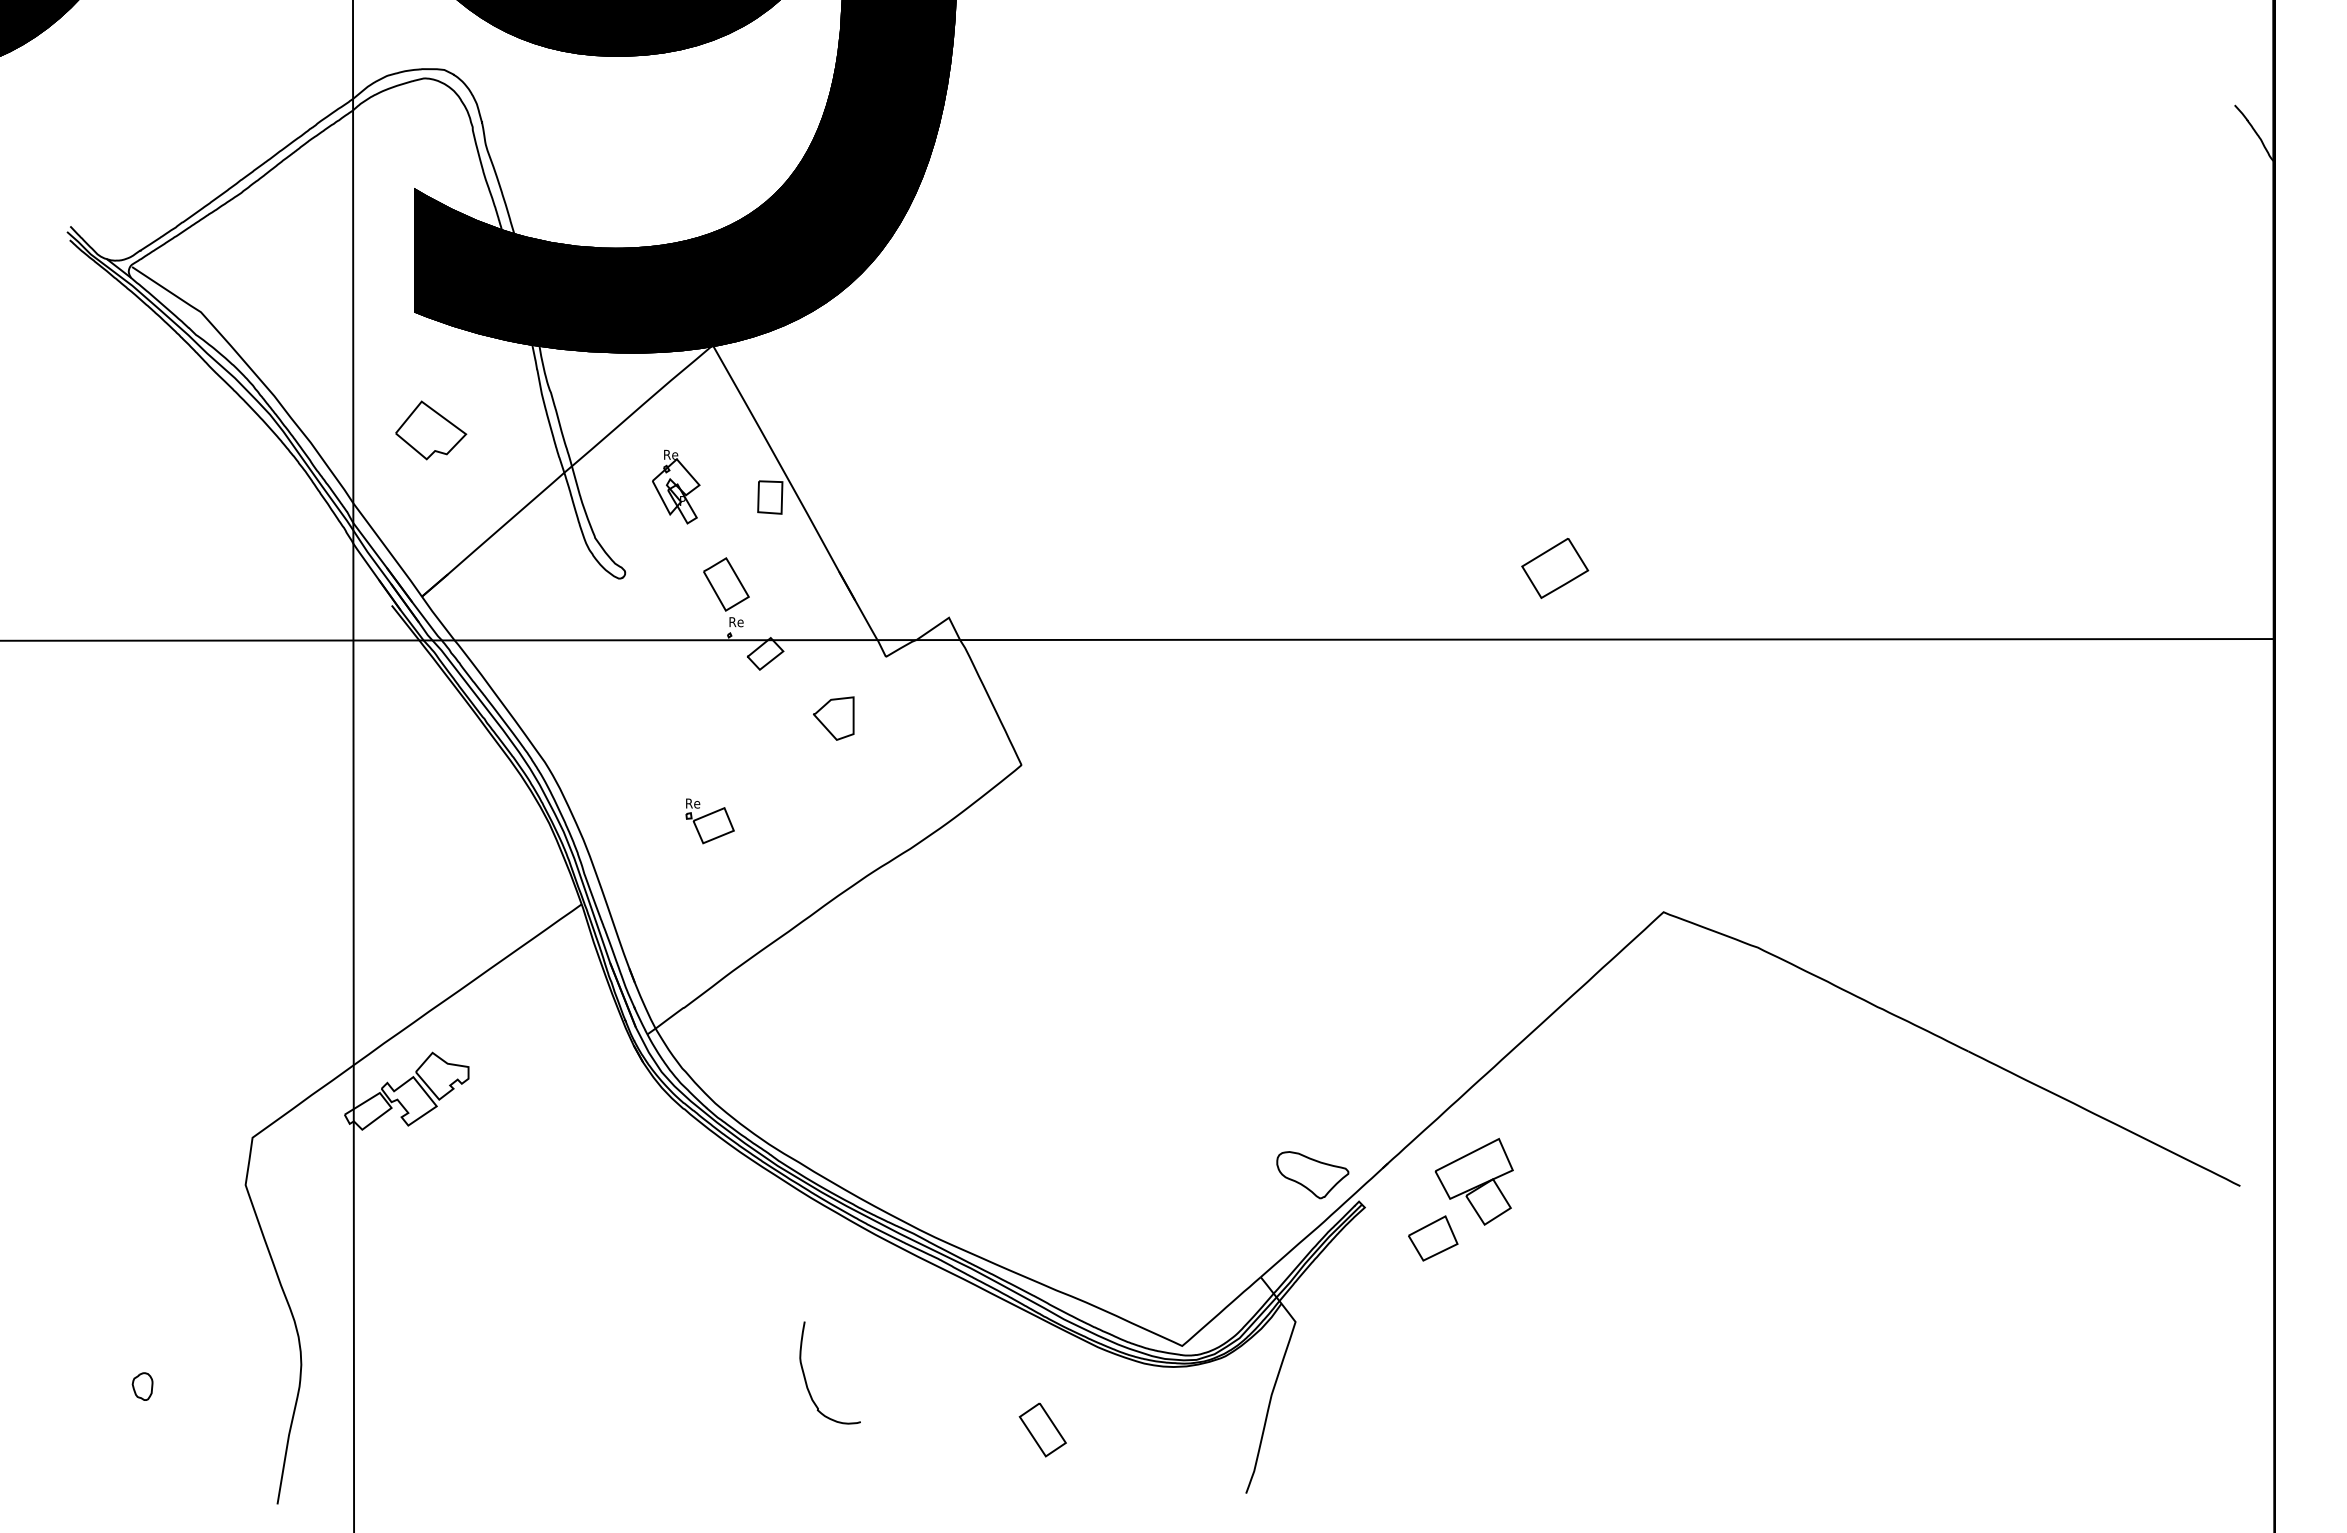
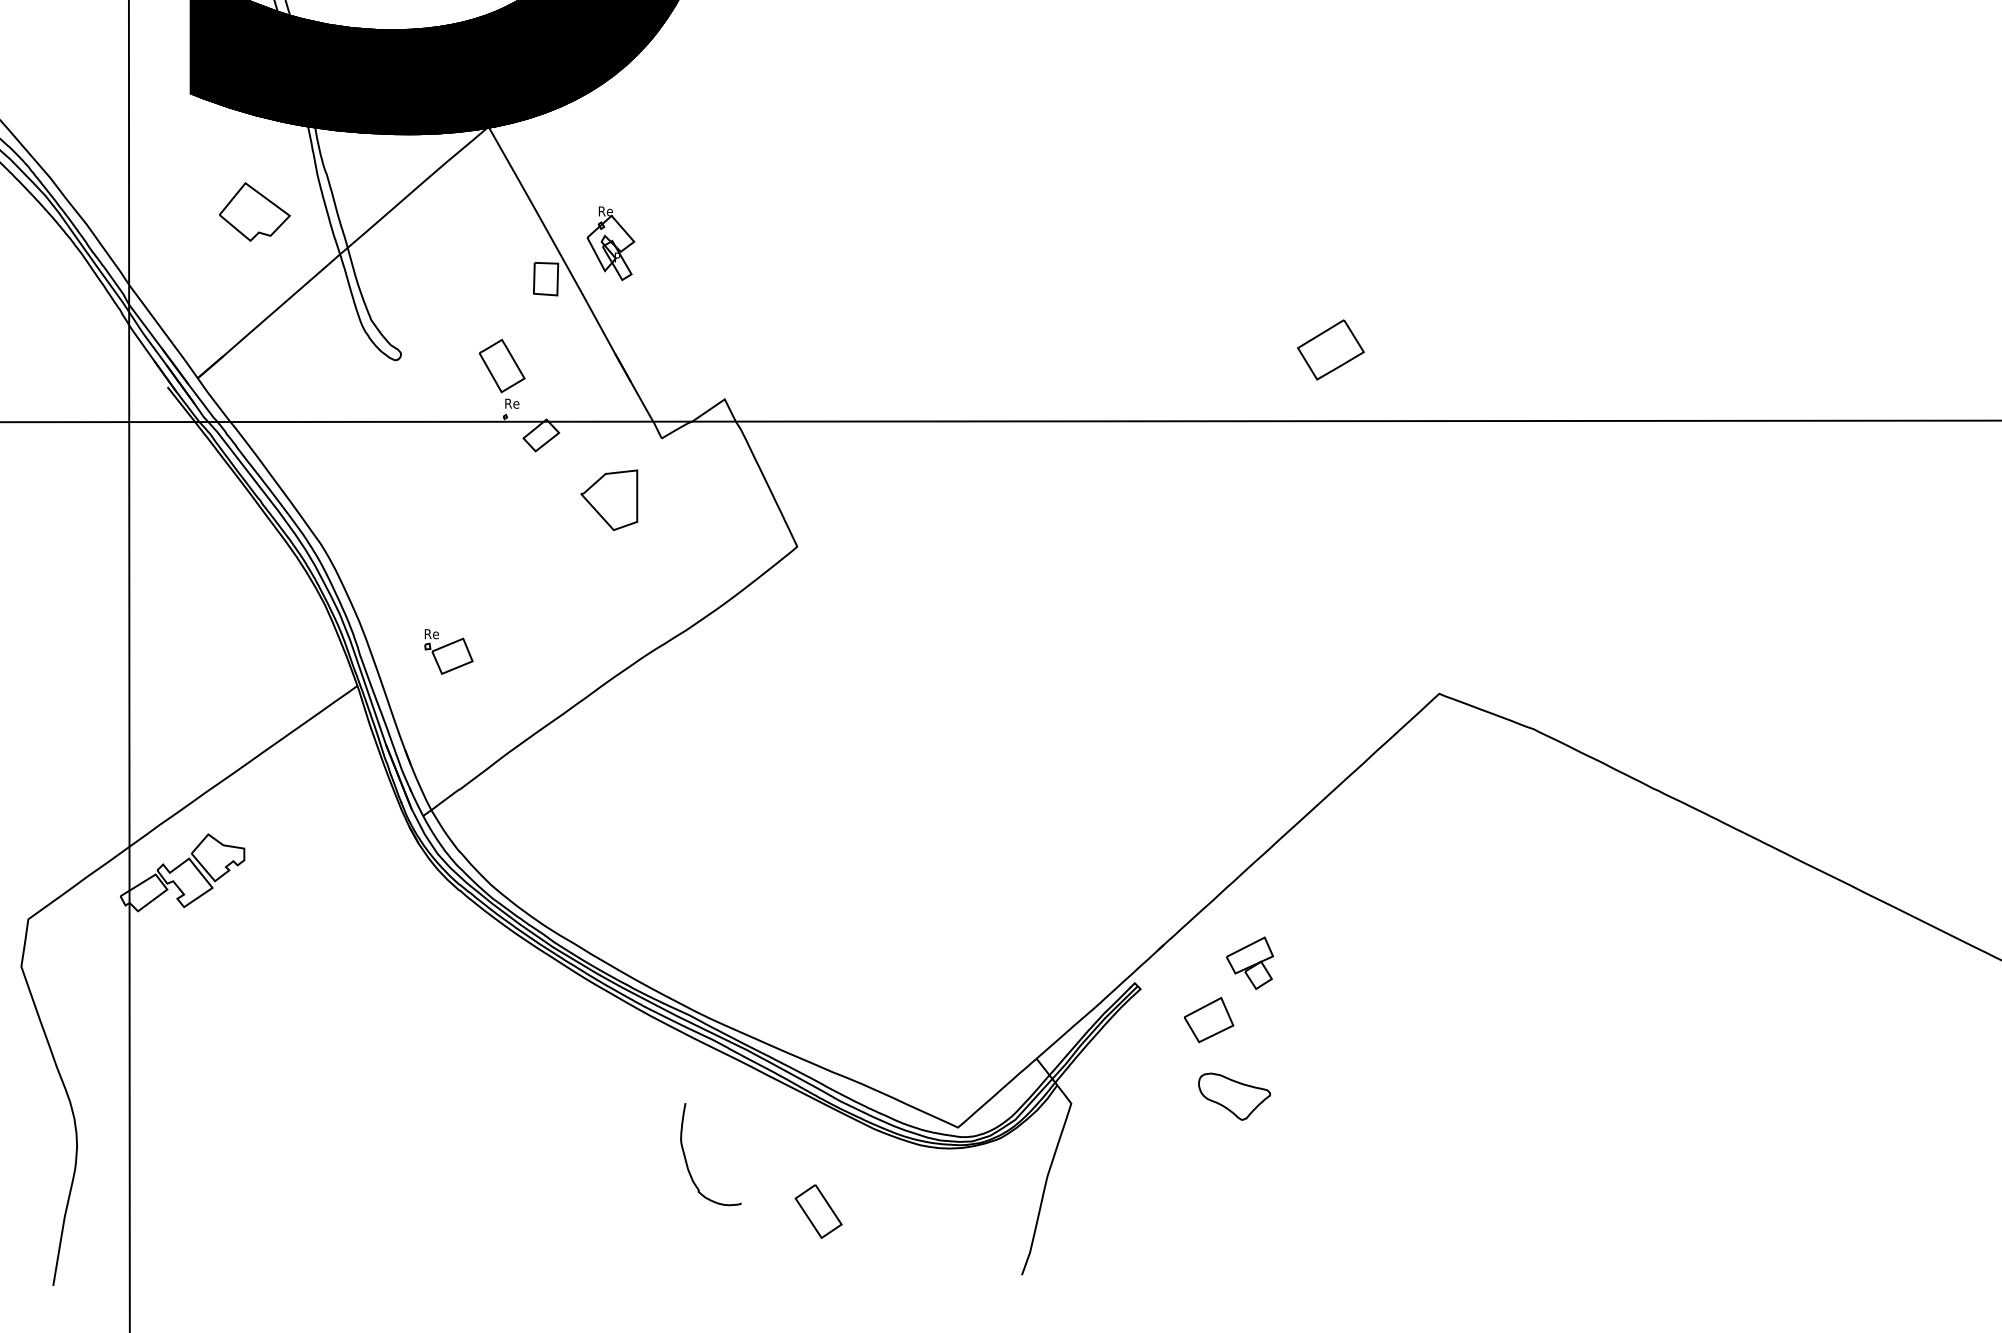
part: (431, 430) -> (255, 212), moved
part: (676, 486) -> (611, 243), moved
part: (833, 718) -> (609, 500), size x1.4
part: (709, 821) -> (448, 652), moved
part: (1312, 1175) -> (1234, 1097), moved
part: (1473, 1181) -> (1249, 963), size x0.6
curve: (806, 1379) -> (687, 1161), moved

